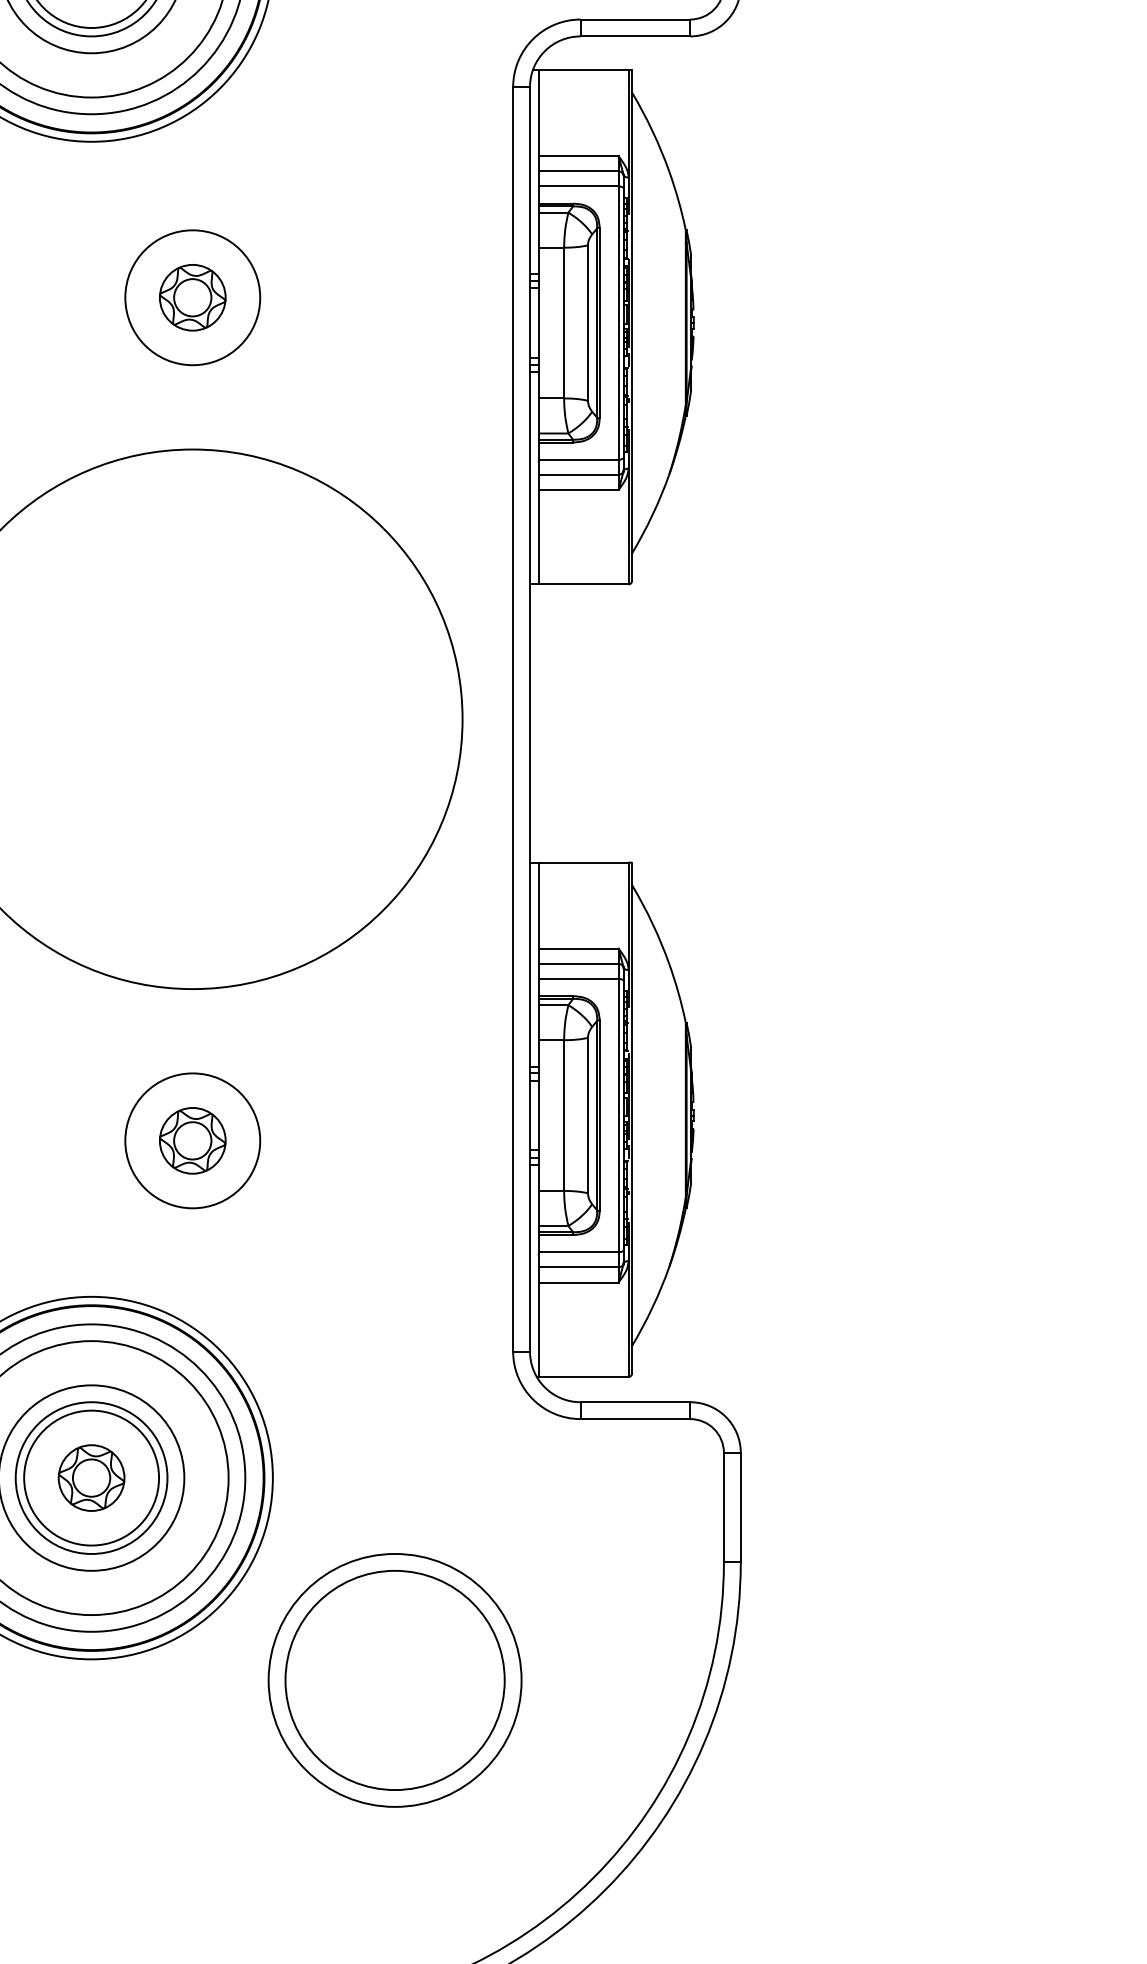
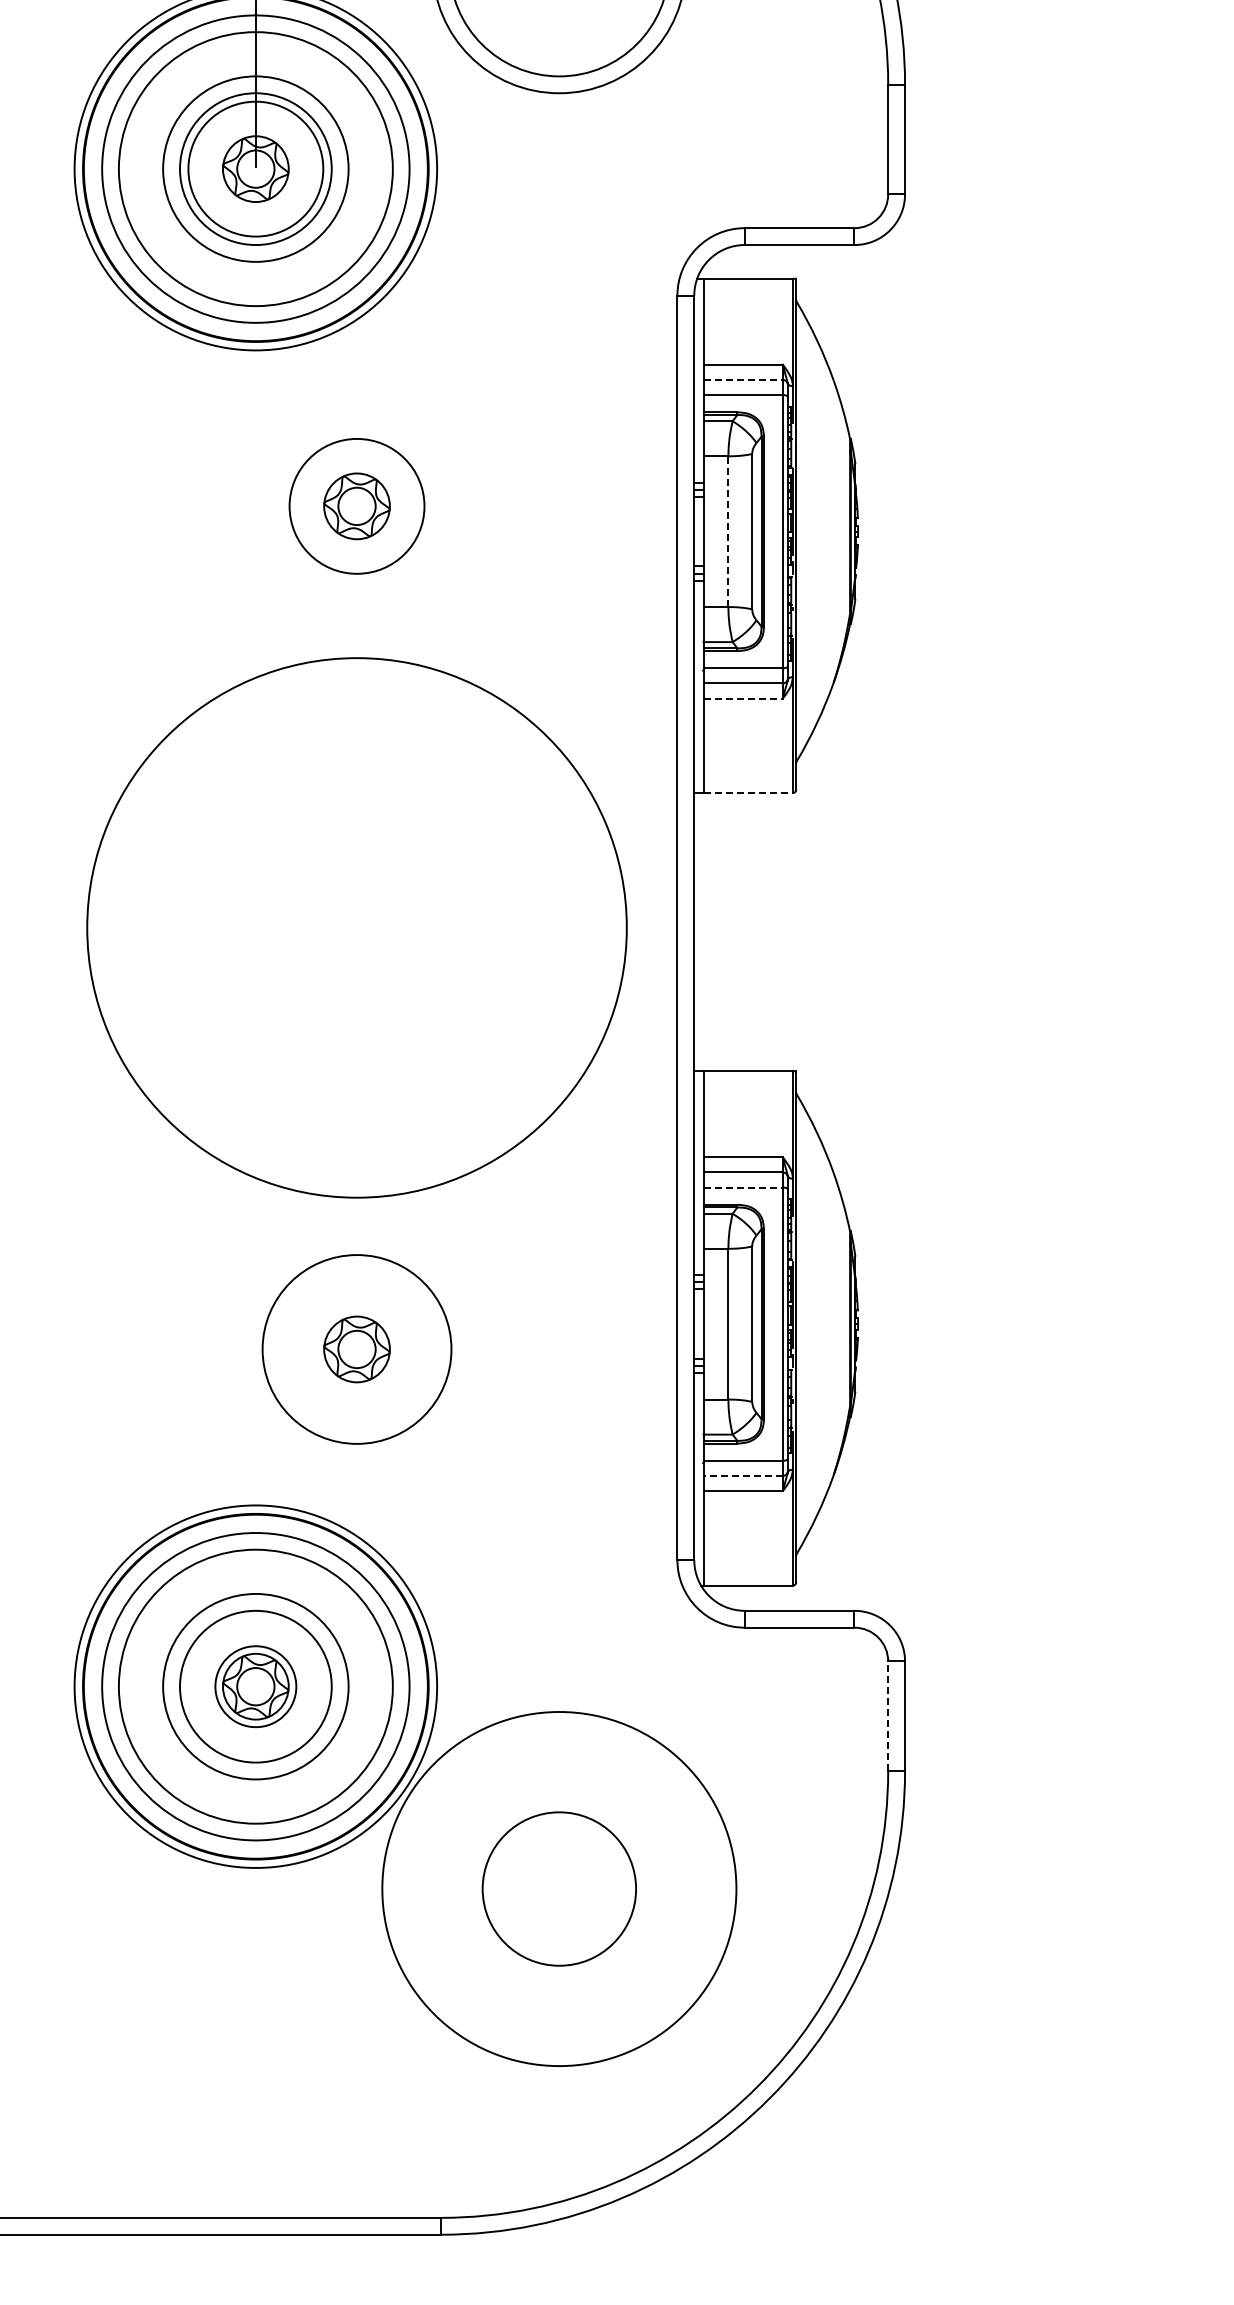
line: (579, 170) -> (743, 379), solid -> dashed
line: (564, 322) -> (728, 531), solid -> dashed
line: (579, 489) -> (743, 698), solid -> dashed
line: (584, 584) -> (748, 793), solid -> dashed
line: (579, 978) -> (743, 1187), solid -> dashed
circle: (192, 1140) -> (356, 1349), size x1.4
line: (579, 1266) -> (743, 1475), solid -> dashed
circle: (91, 1477) -> (255, 1686), size x0.6
line: (724, 1507) -> (888, 1716), solid -> dashed
circle: (394, 1679) -> (558, 1888), size x0.7
circle: (394, 1679) -> (558, 1888), size x1.4

